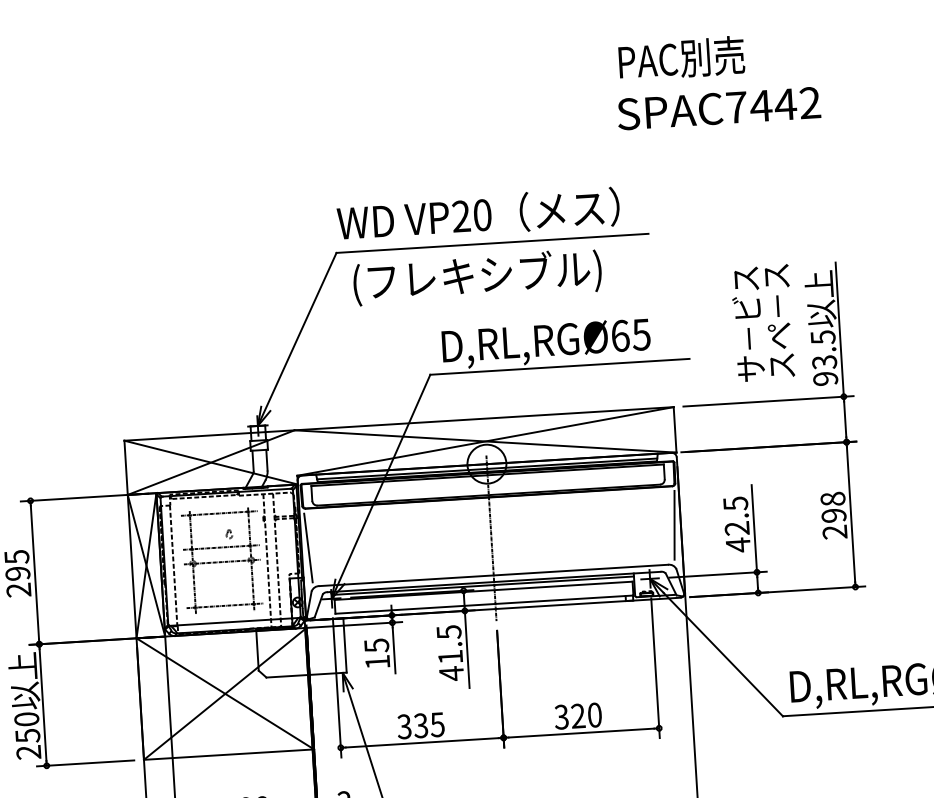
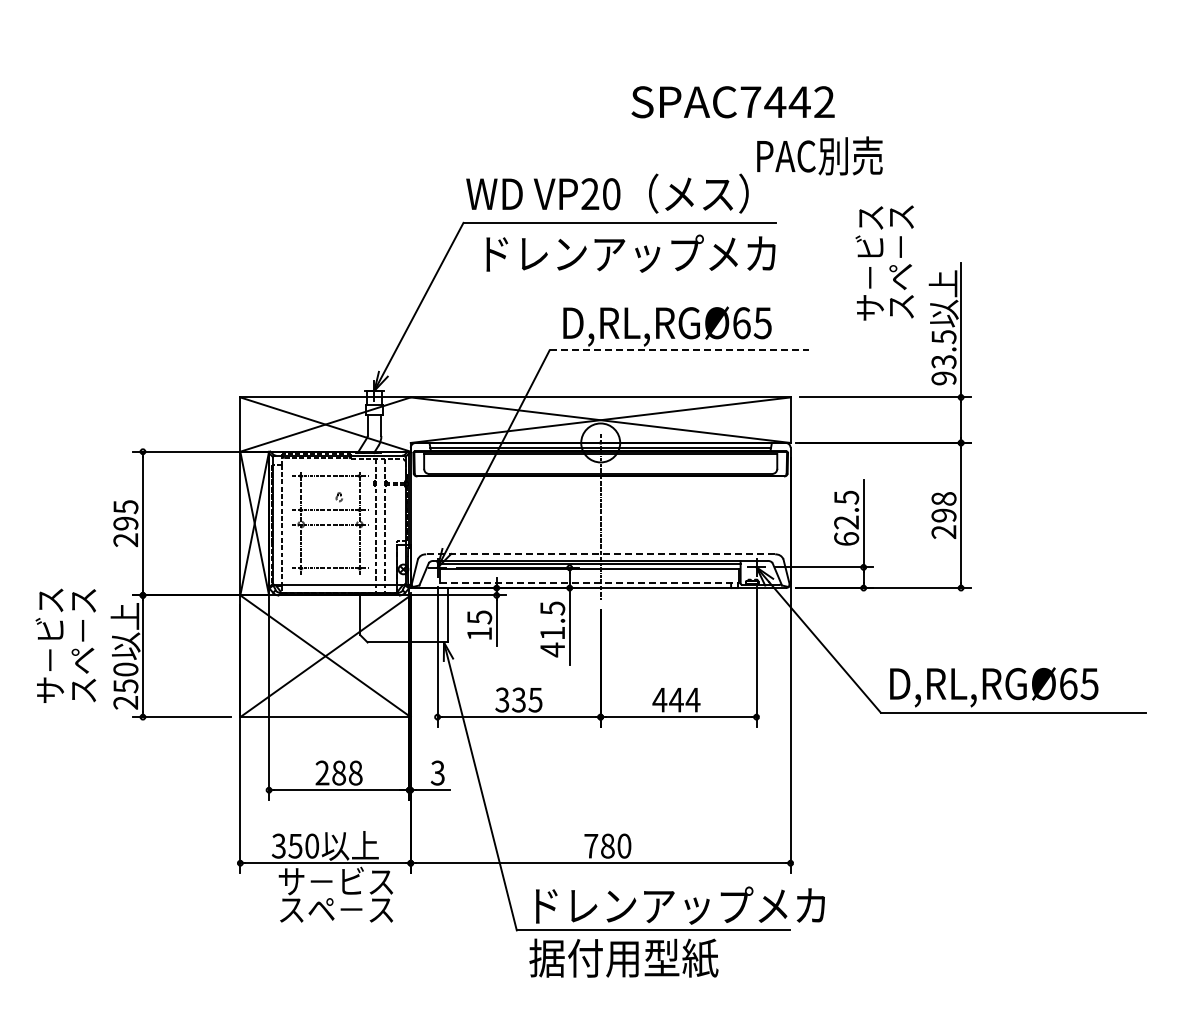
text: (681, 58) -> (819, 155), moved
text: (718, 108) -> (732, 102), moved
text: (501, 275) -> (626, 255), (フレキシブル) -> ドレンアップメカ
text: (762, 322) -> (884, 262), moved
line: (559, 367) -> (679, 350), solid -> dashed
line: (674, 525) -> (784, 515), removed
text: (738, 544) -> (846, 538), 42.5 -> 62.5
line: (308, 547) -> (417, 515), removed
line: (493, 575) -> (600, 554), solid -> dashed
line: (485, 605) -> (590, 583), solid -> dashed
text: (578, 715) -> (676, 699), 320 -> 444

